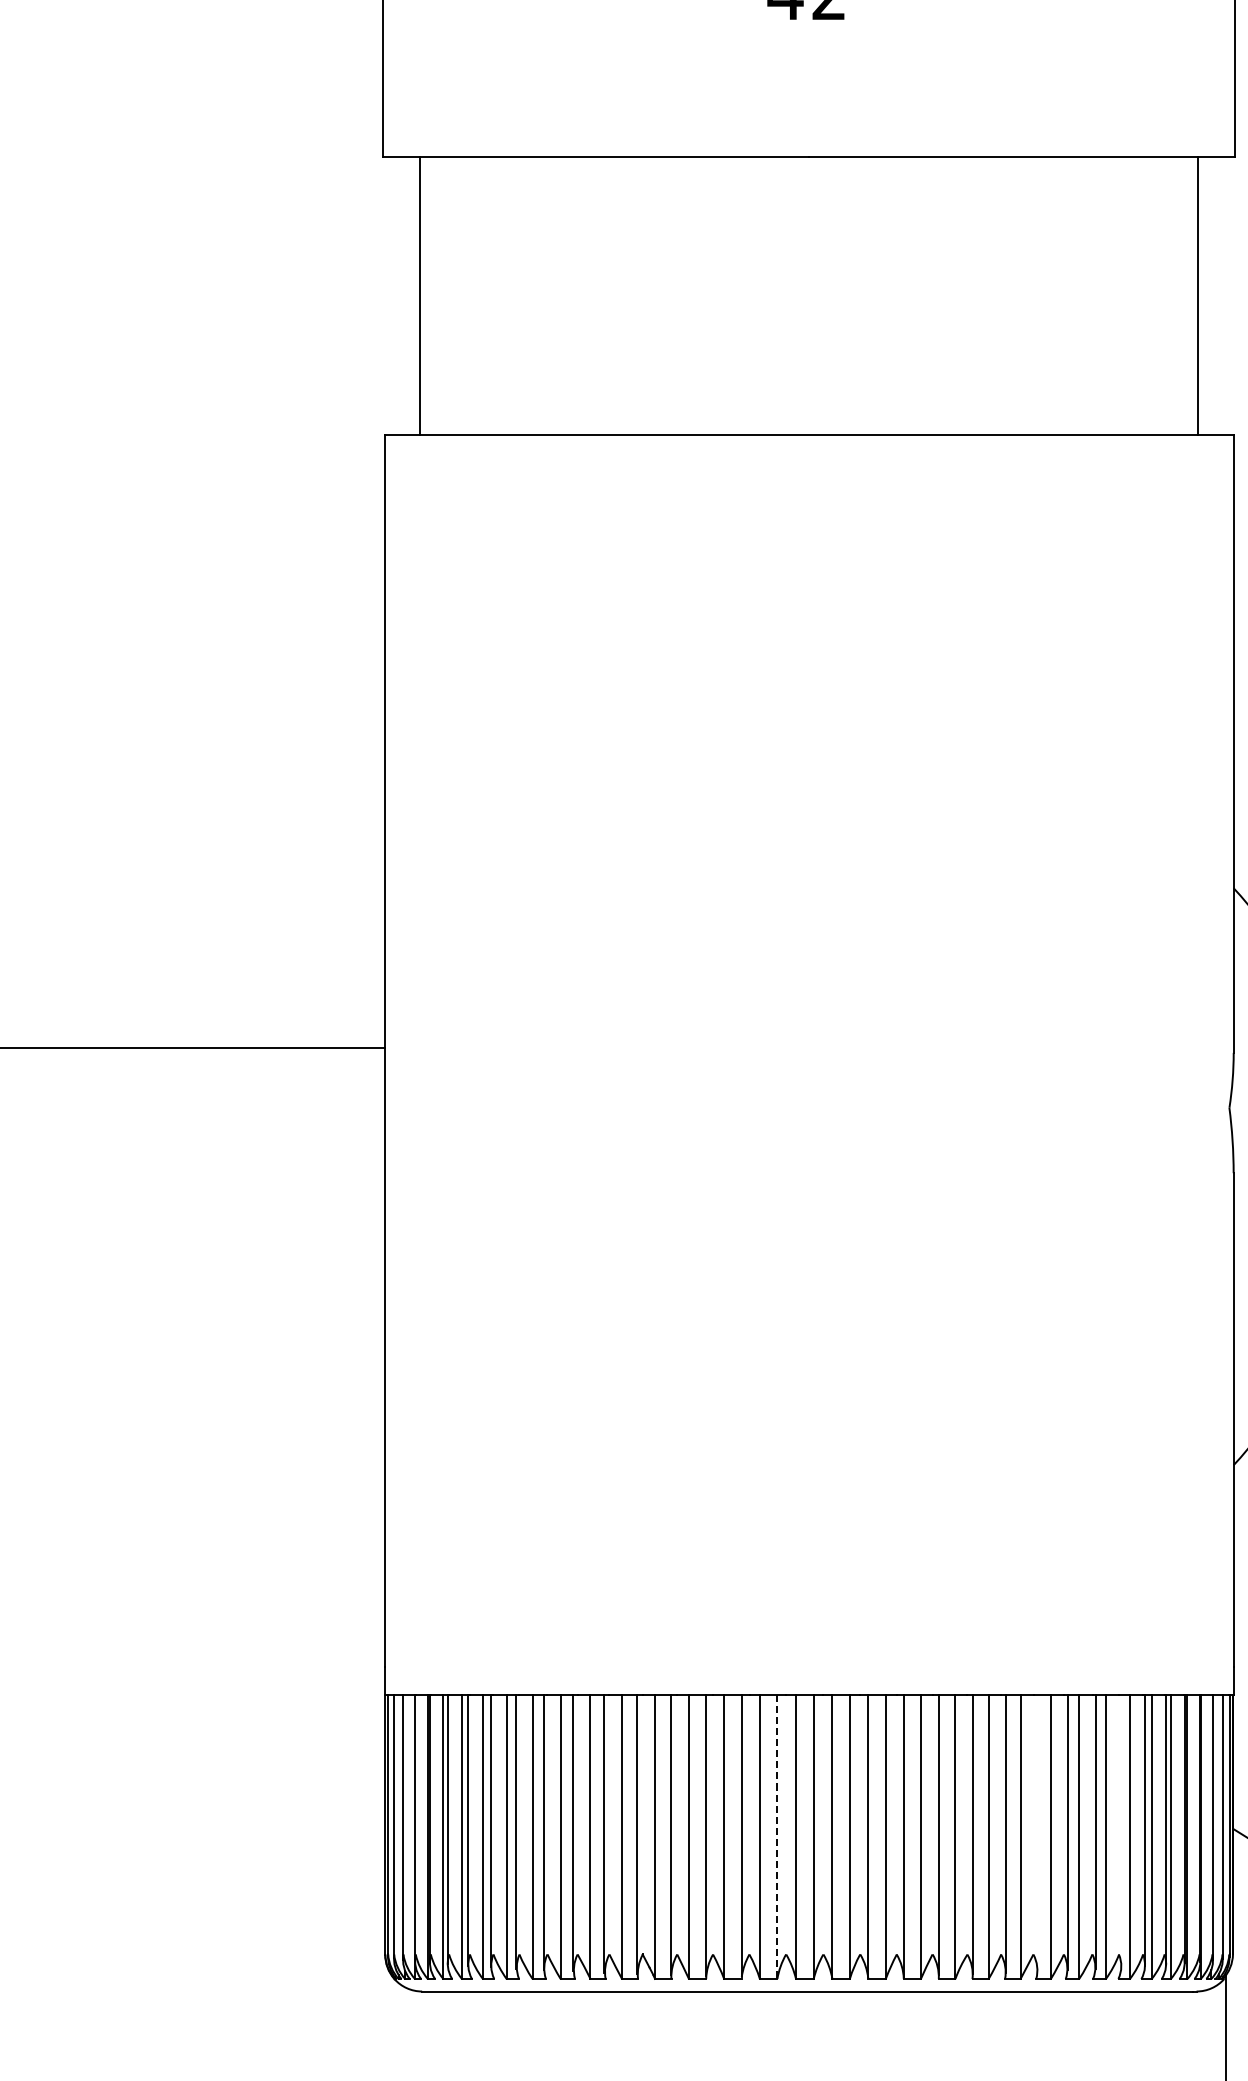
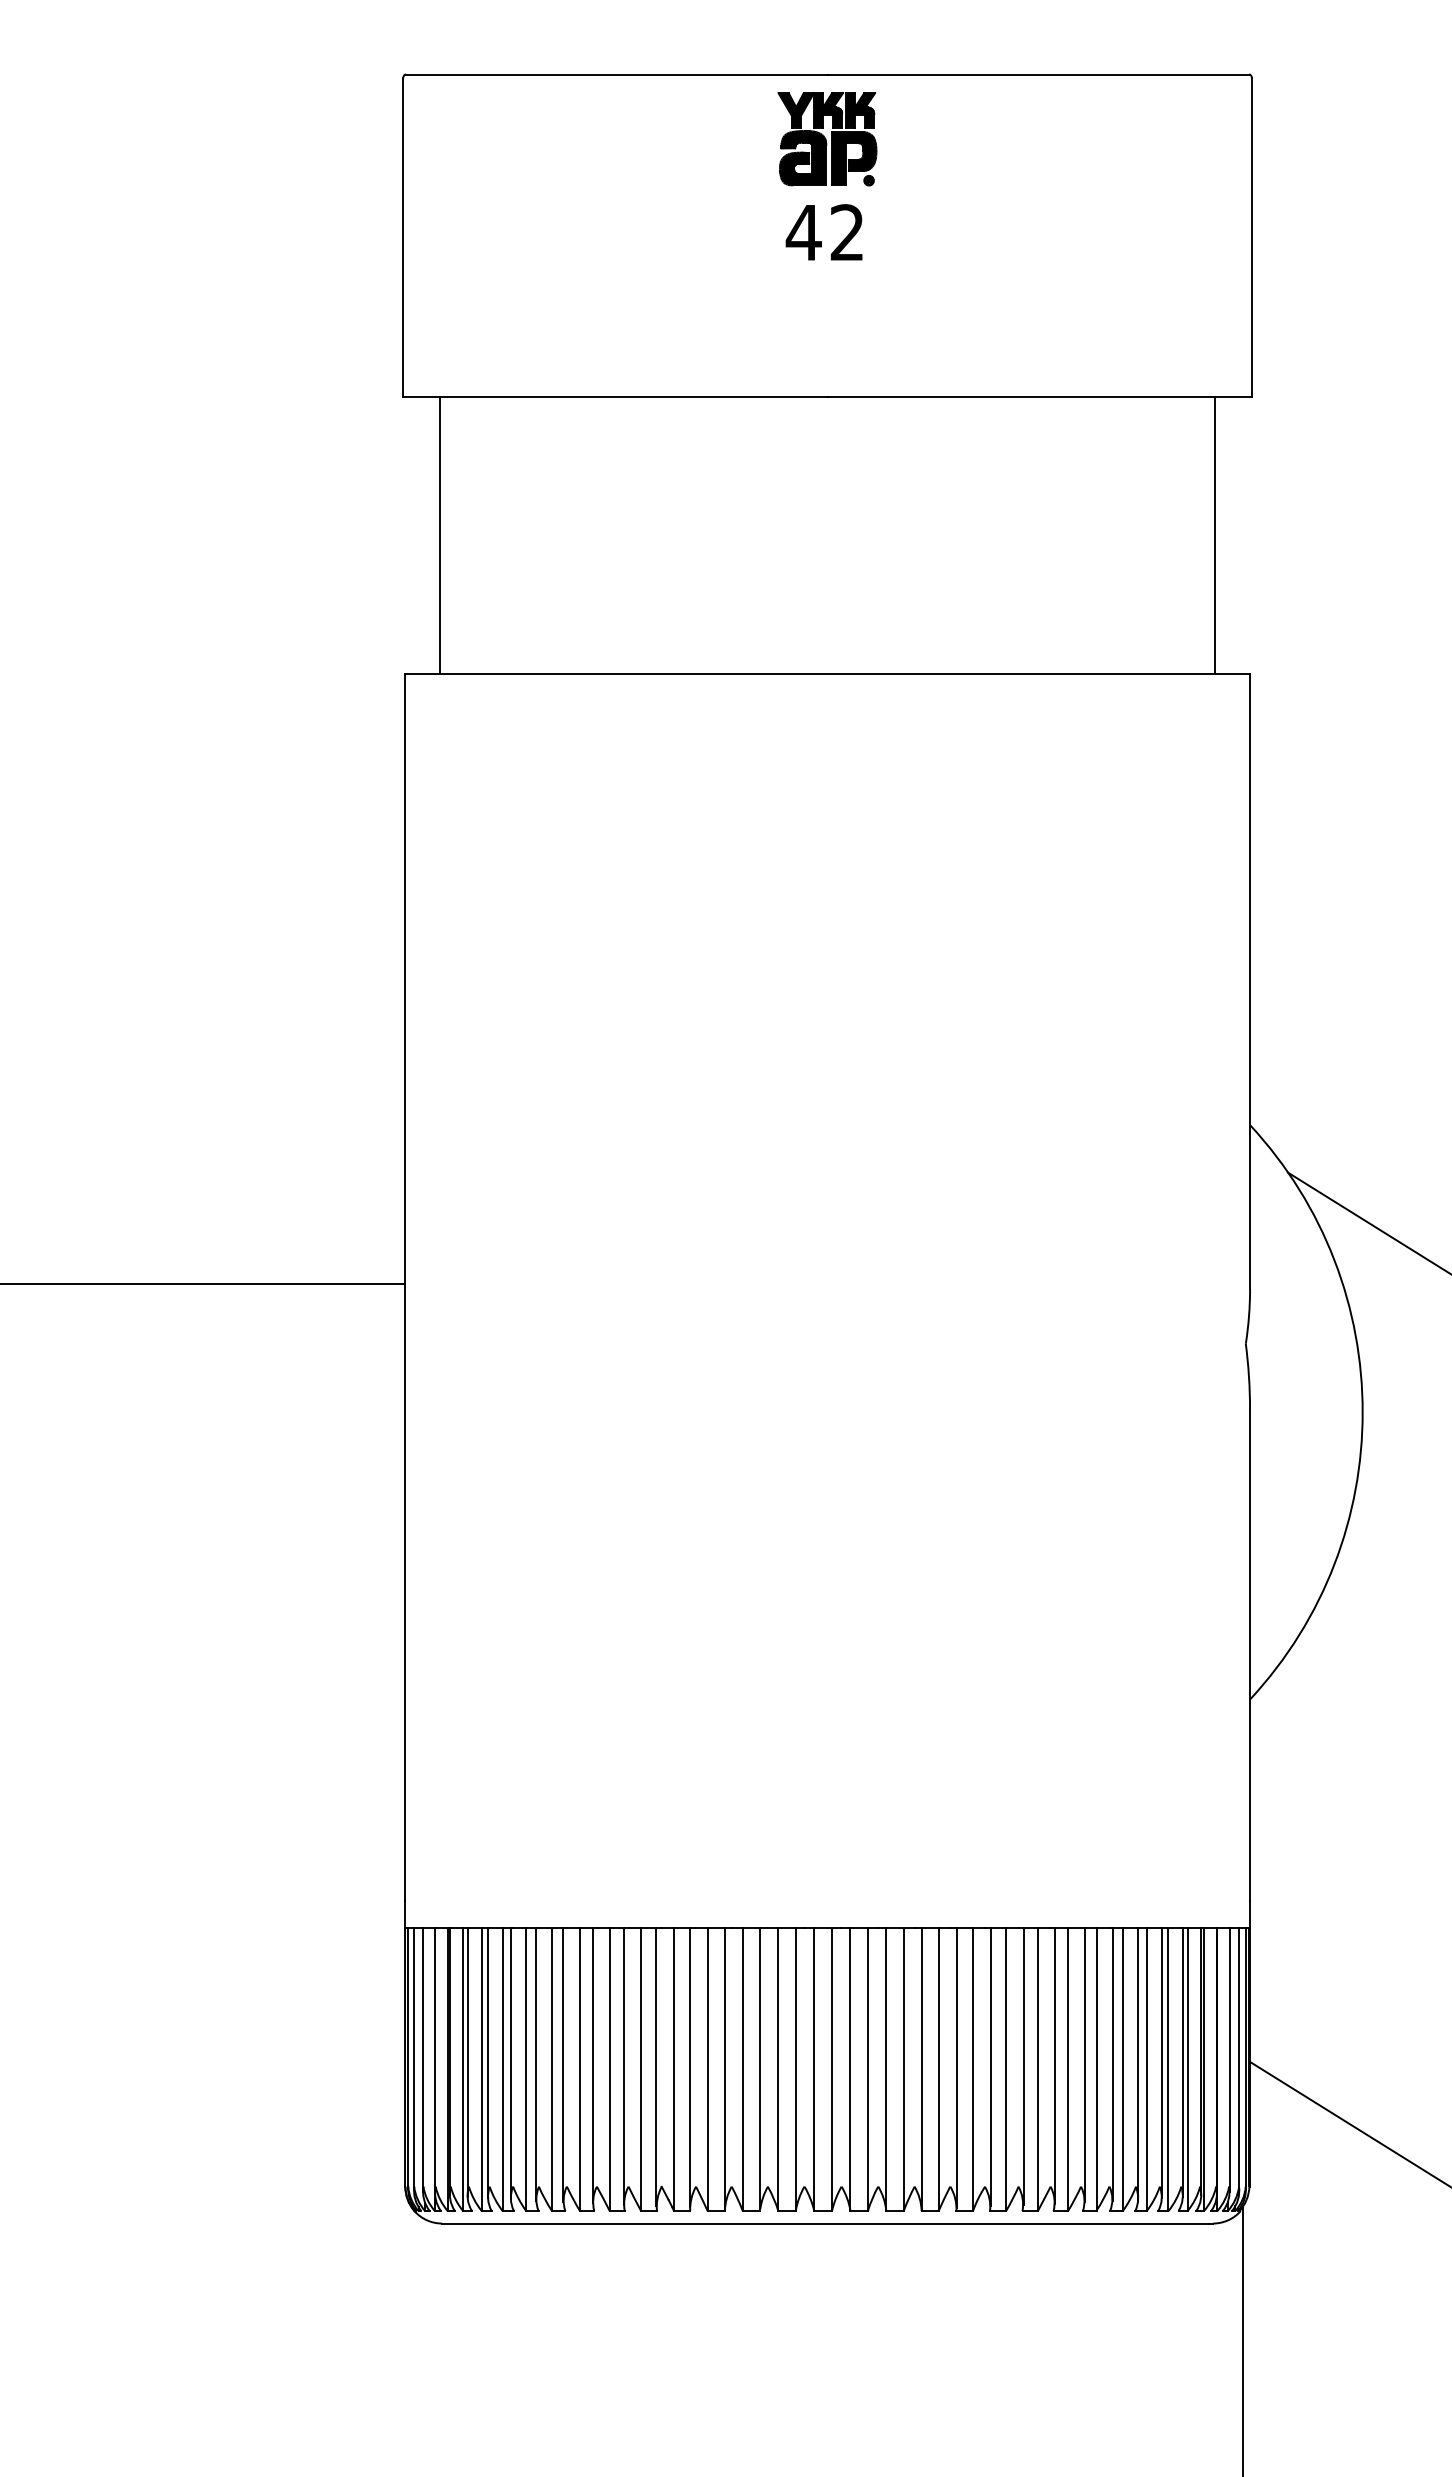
line: (1121, 1830) -> (1138, 2063), added
line: (1038, 1832) -> (1055, 2065), added
line: (777, 1837) -> (795, 2070), dashed -> solid

